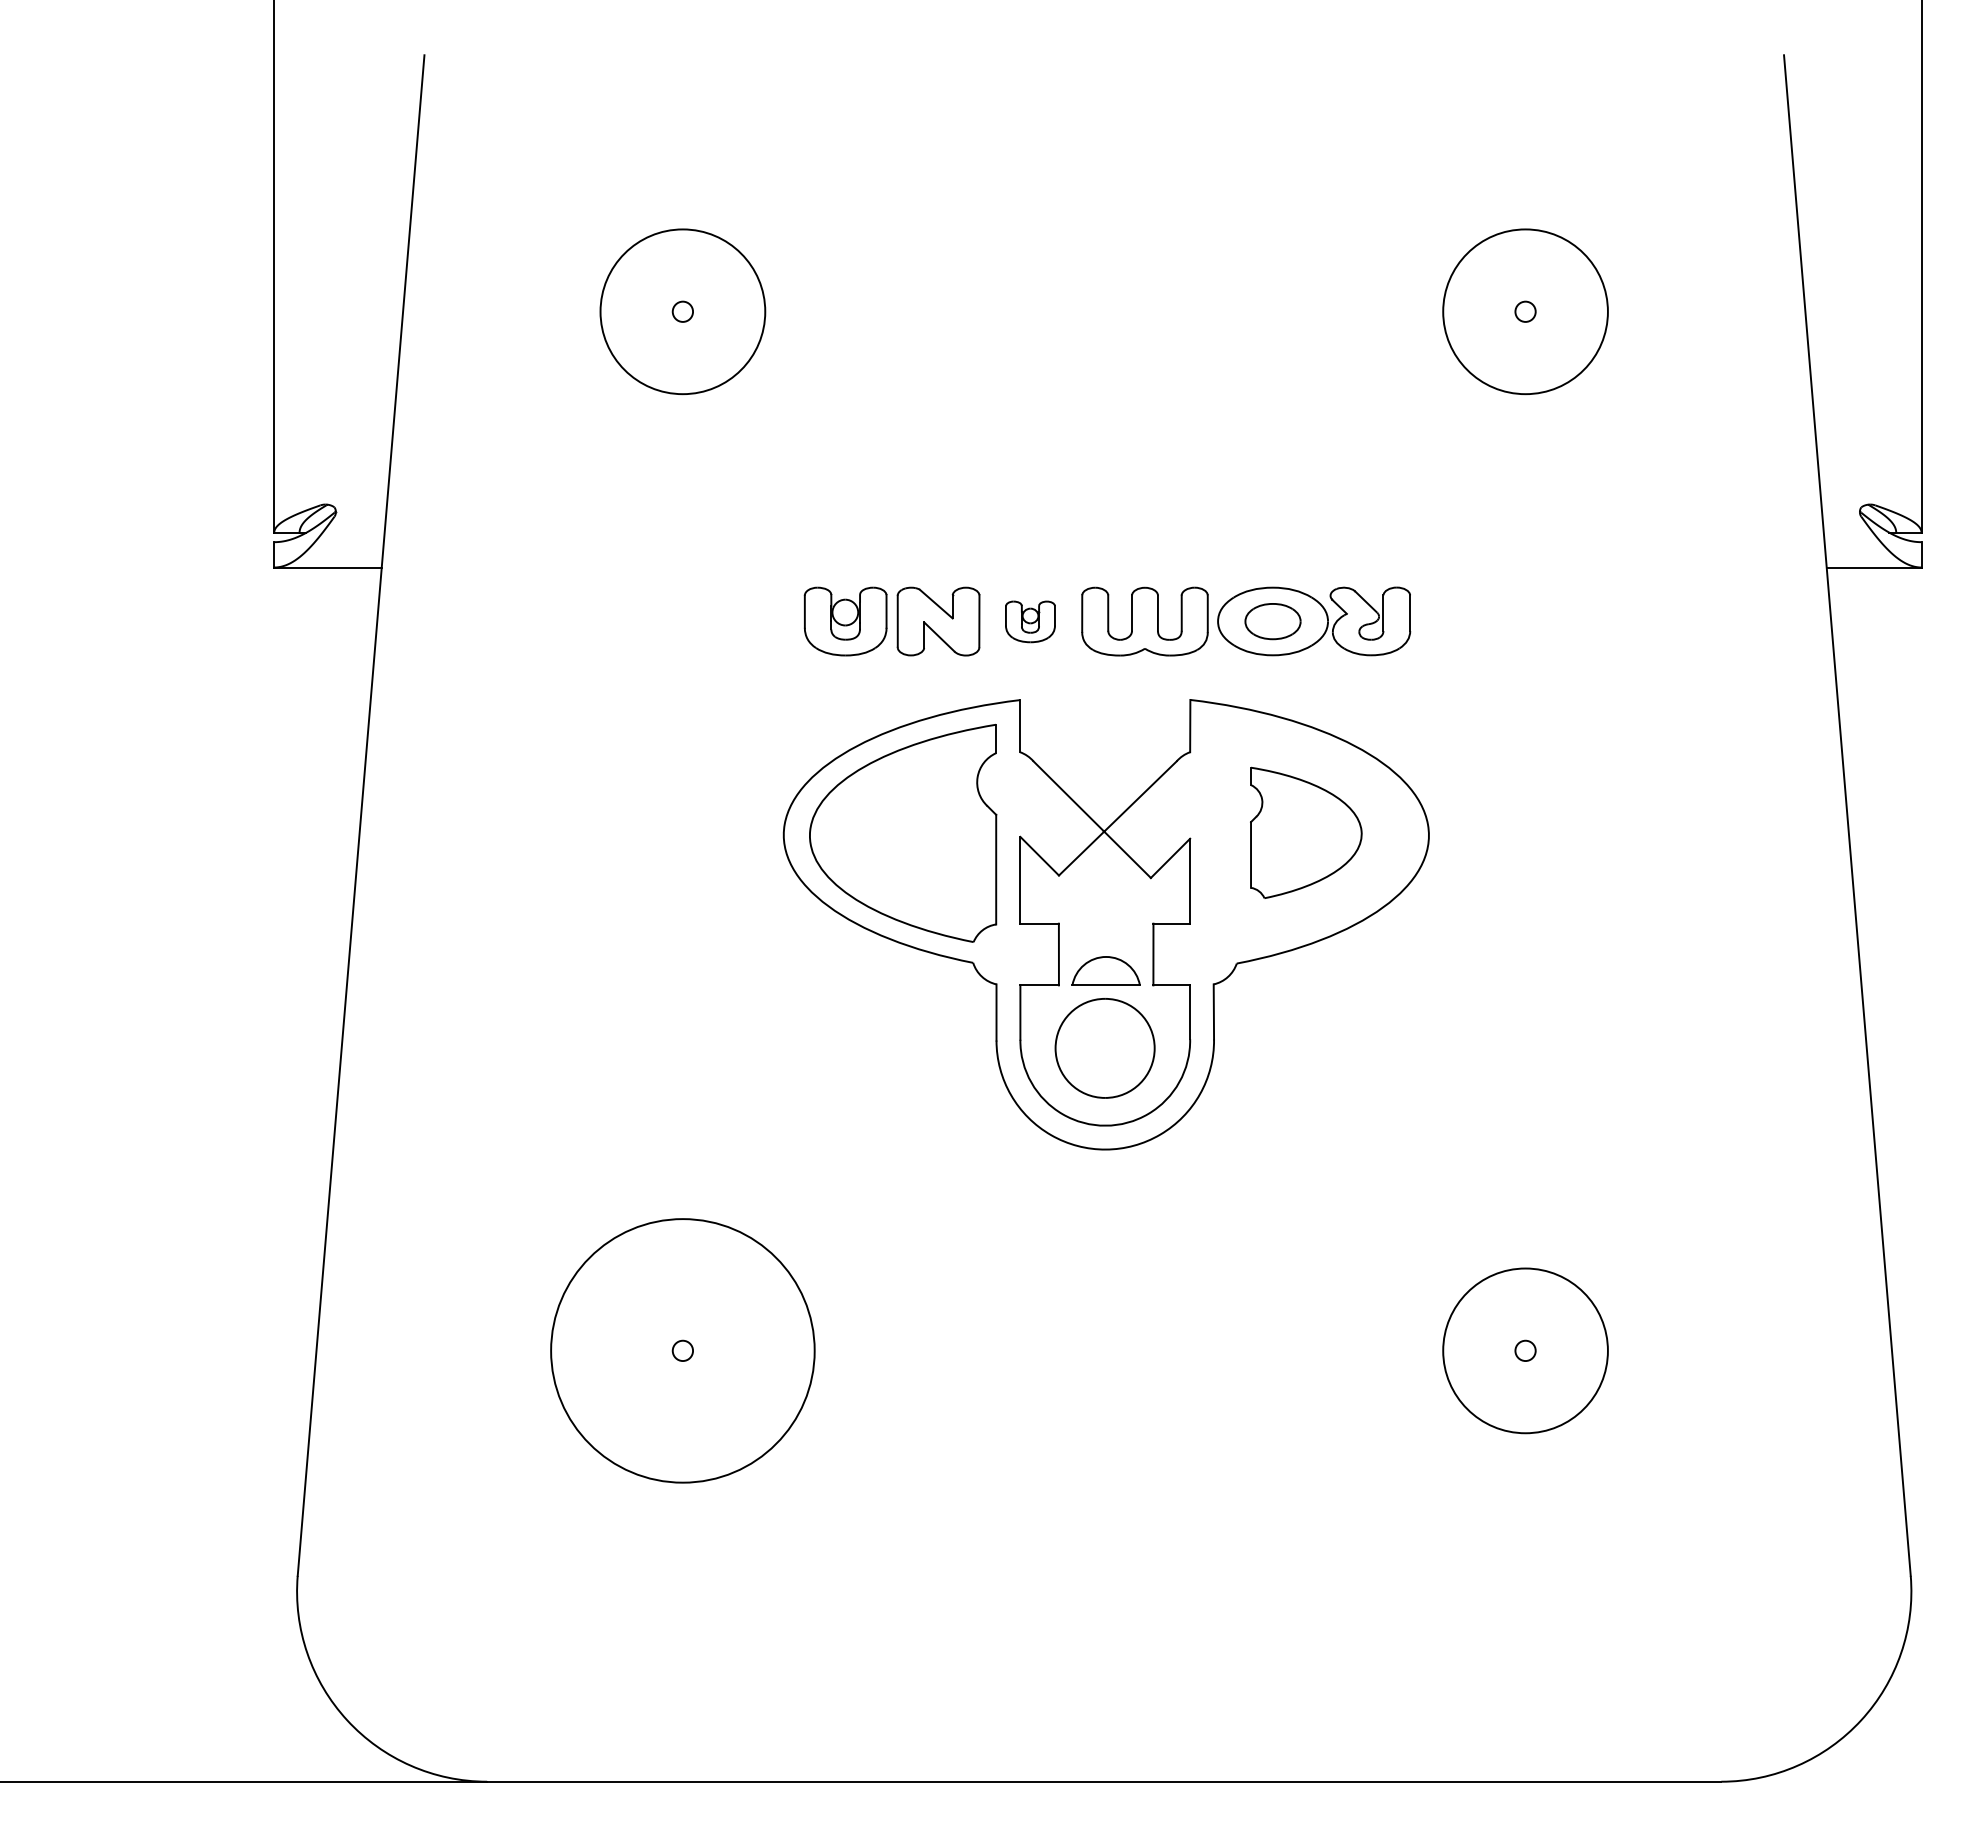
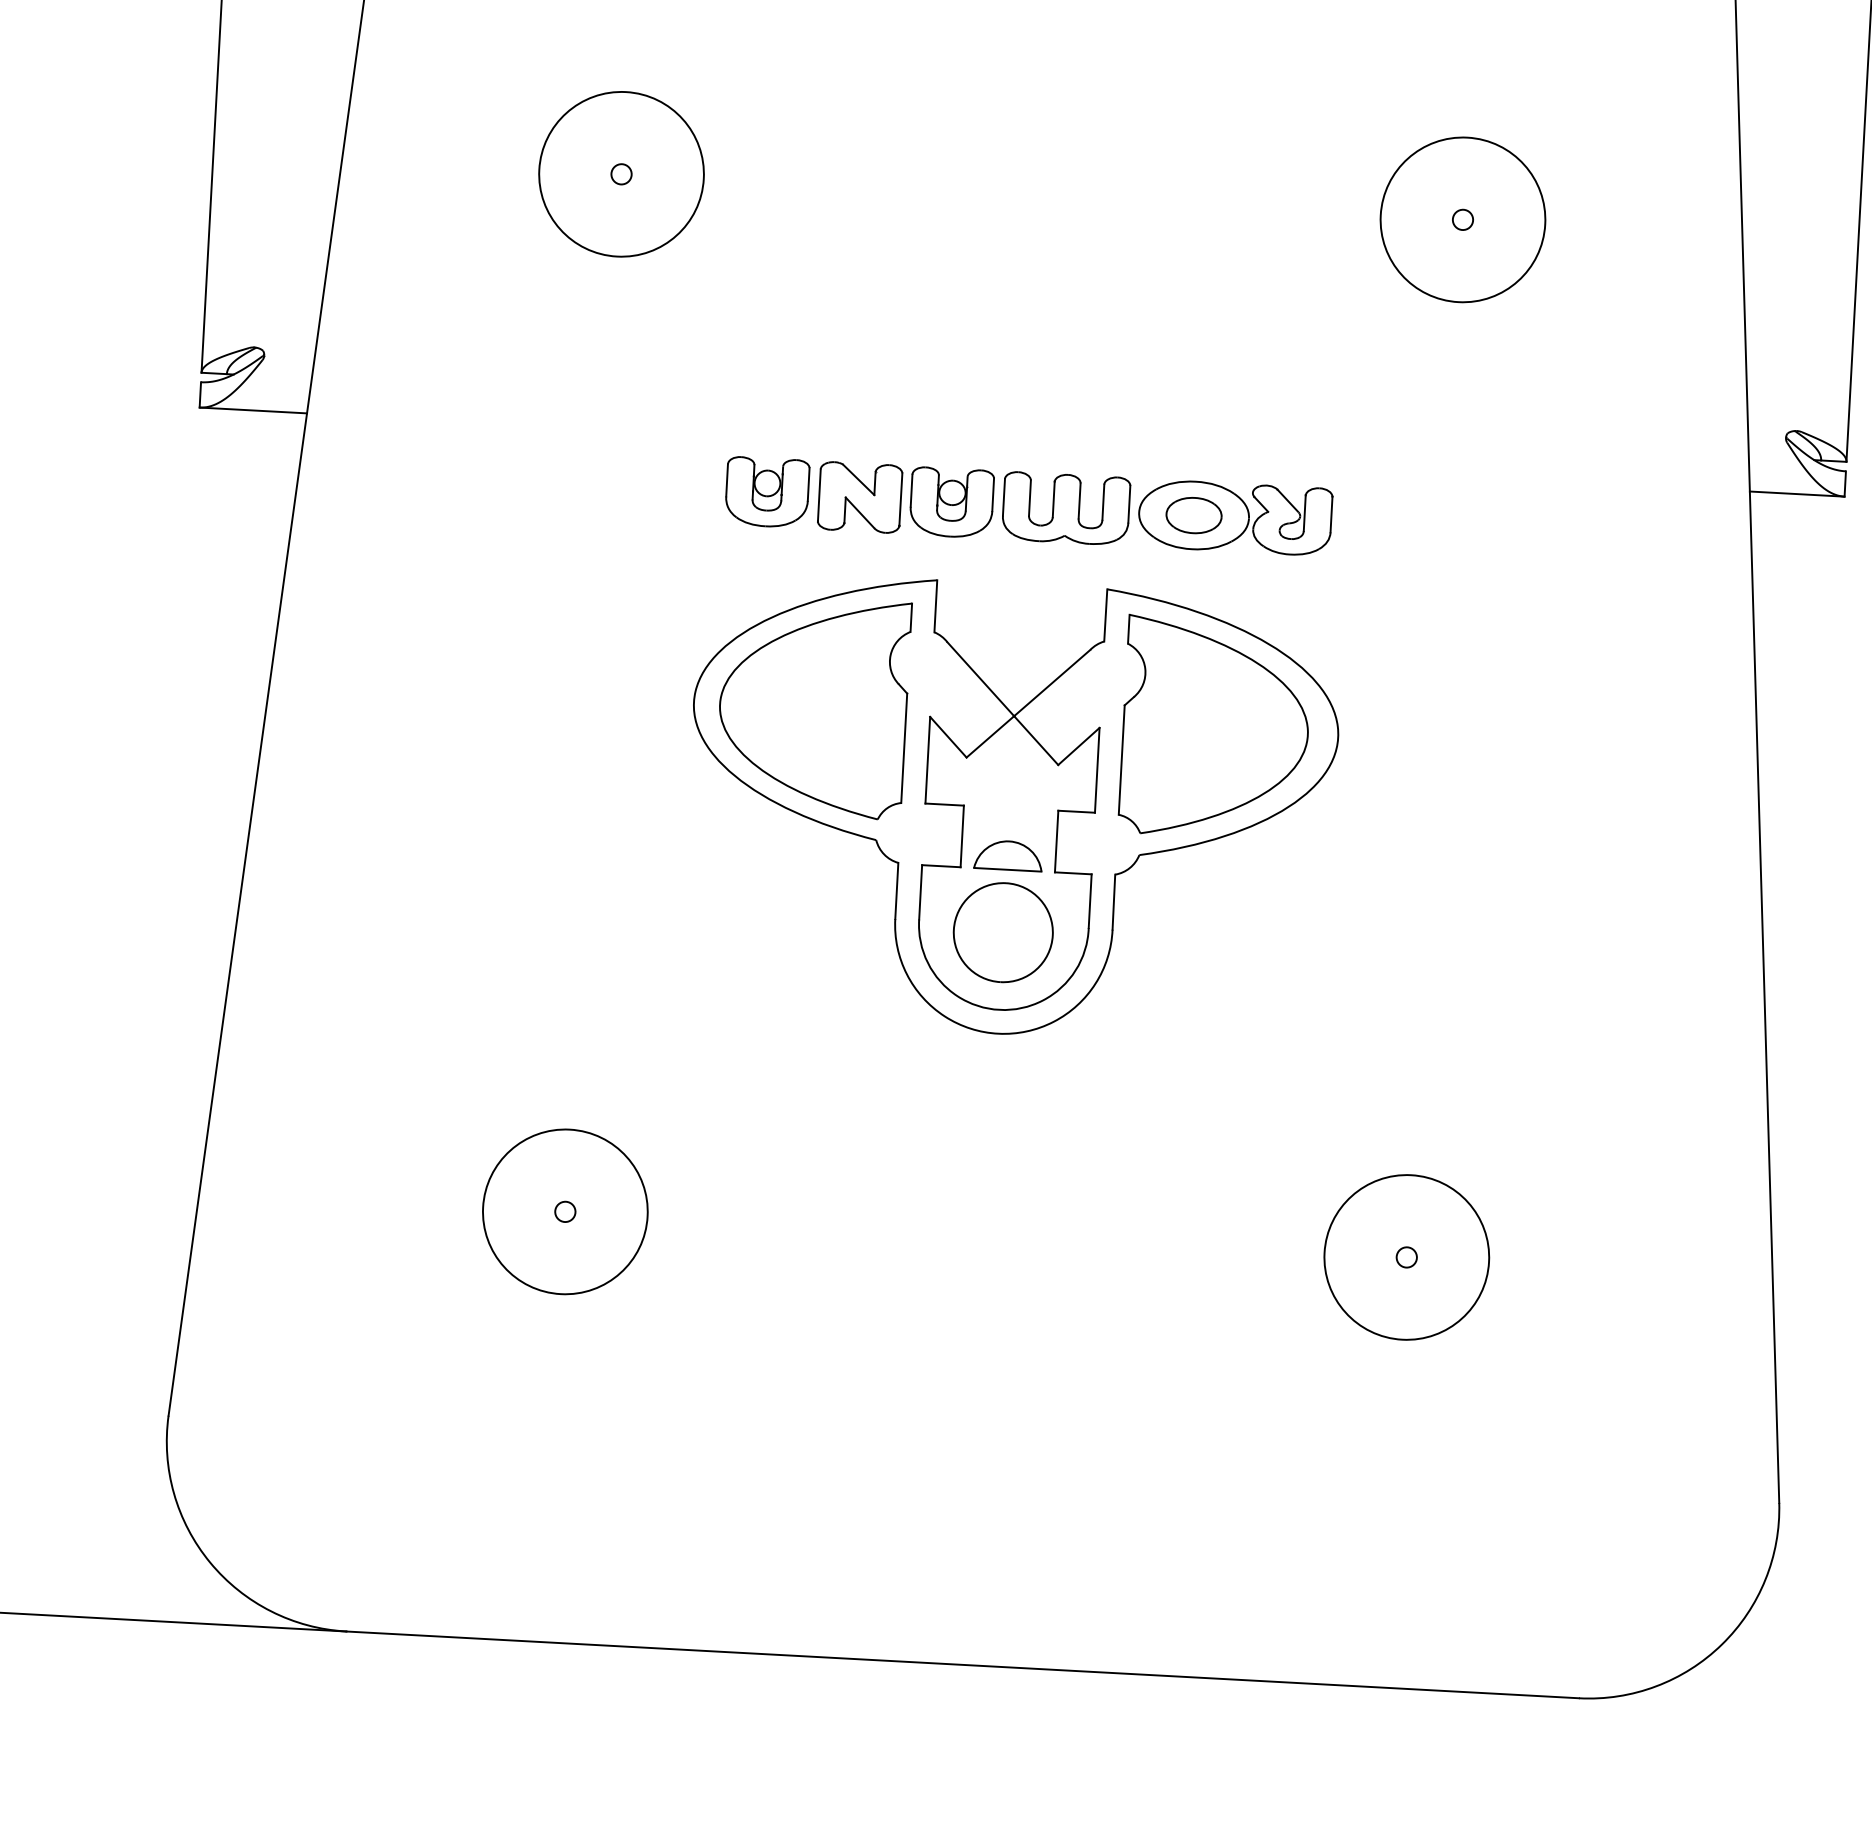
part: (1030, 621) -> (951, 502), size x1.67
part: (1306, 832) -> (1216, 727), size x1.67
circle: (682, 1350) -> (564, 1211), size x0.62

